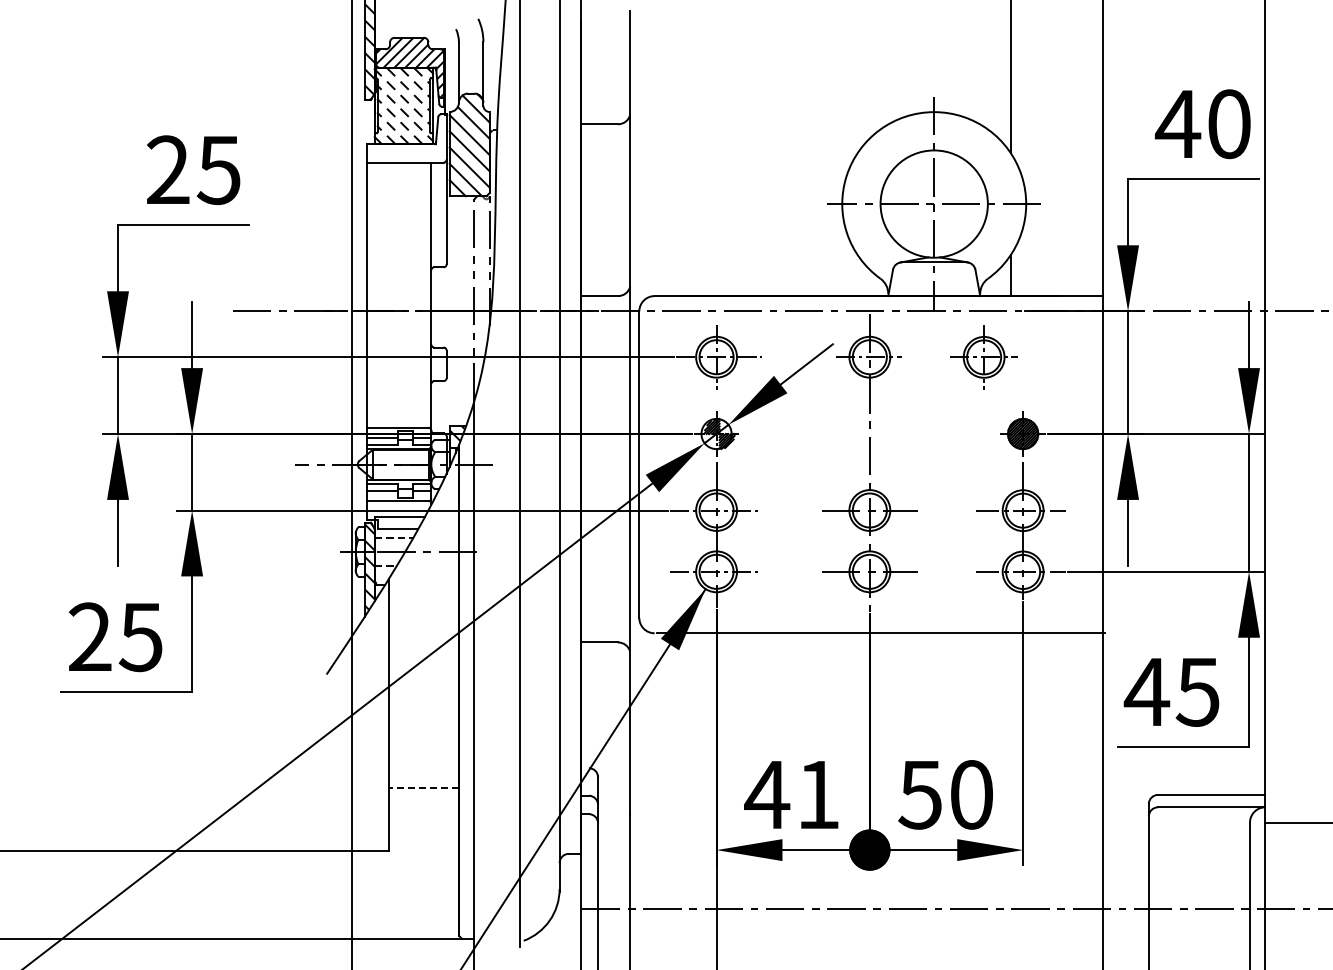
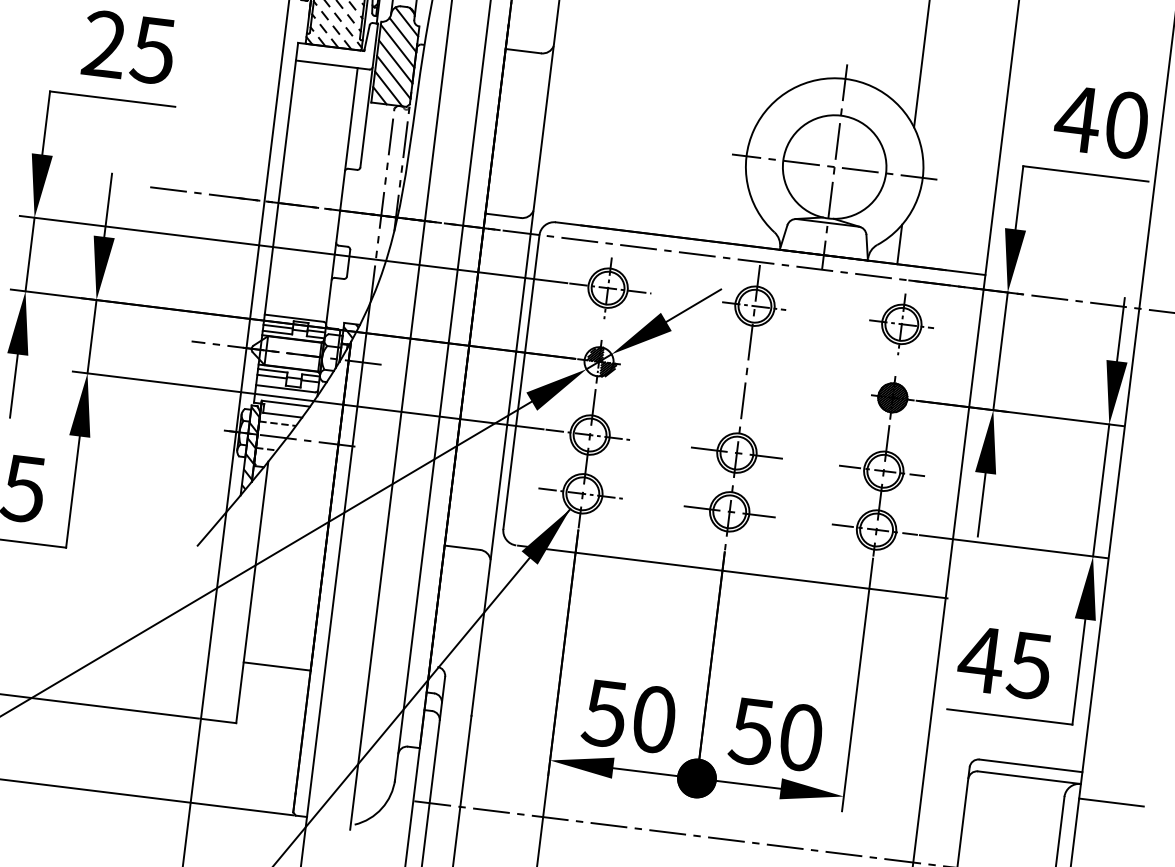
part: (983, 357) -> (901, 324), moved
line: (424, 787) -> (277, 666), dashed -> solid
text: (791, 794) -> (628, 716), 41 -> 50

